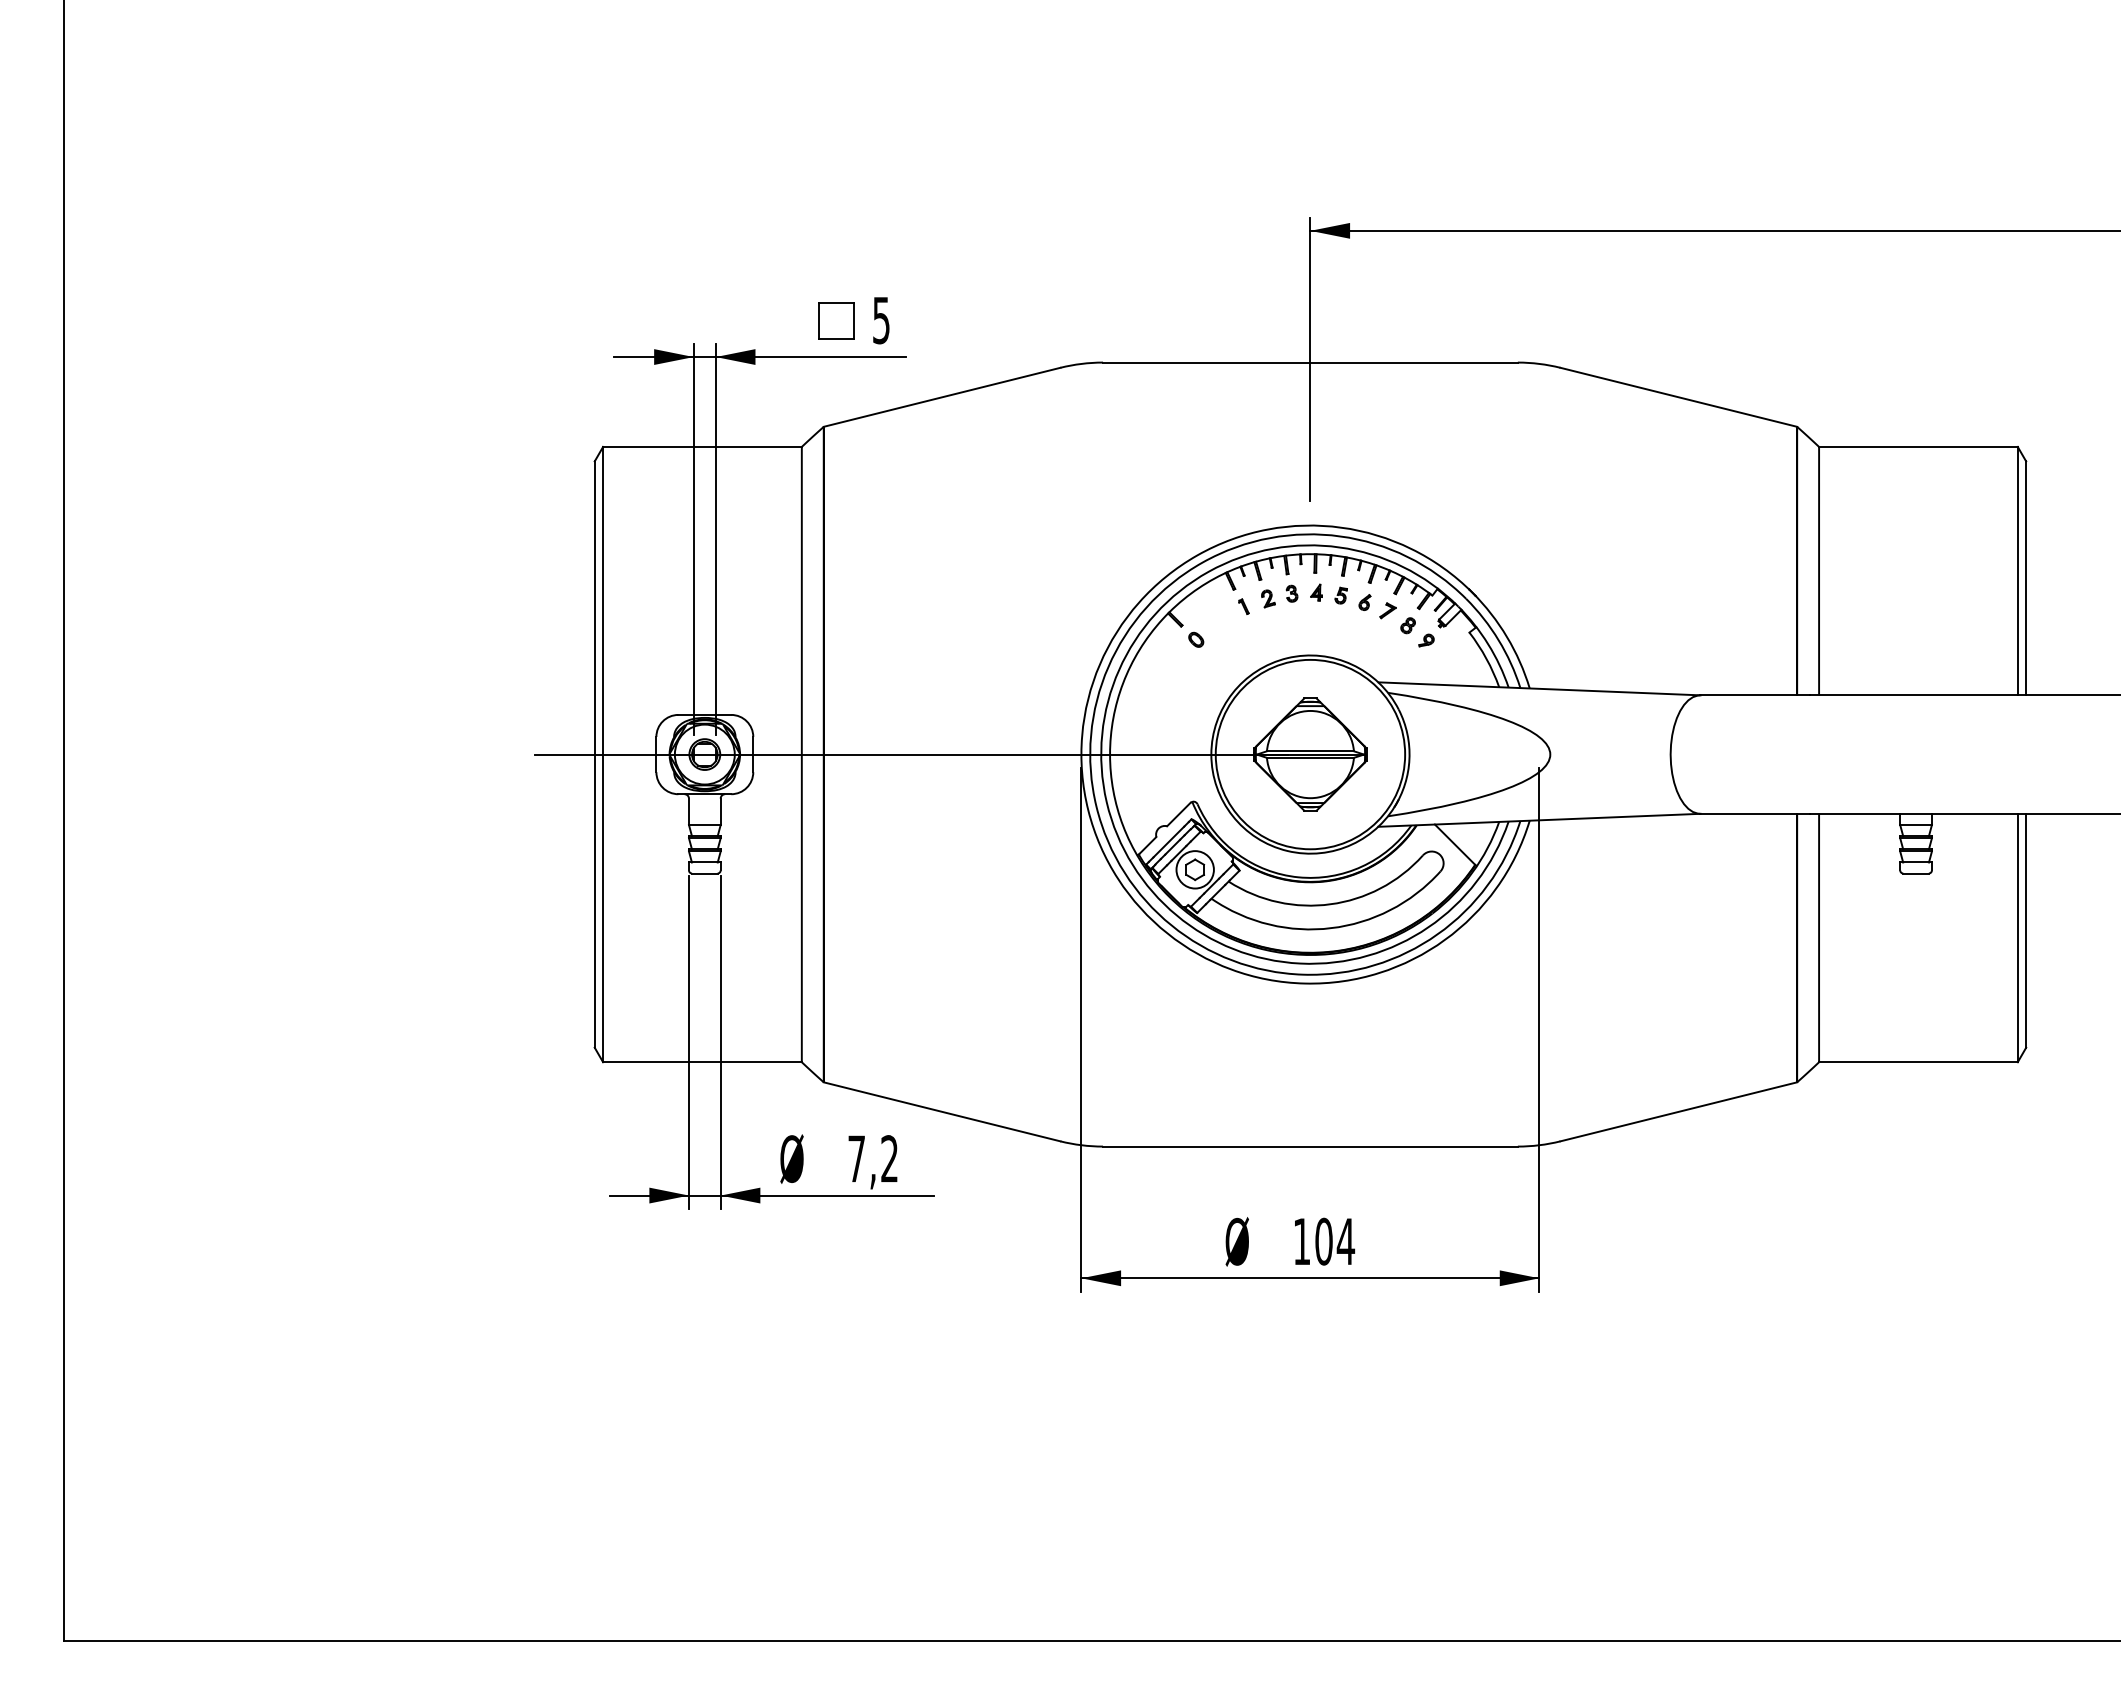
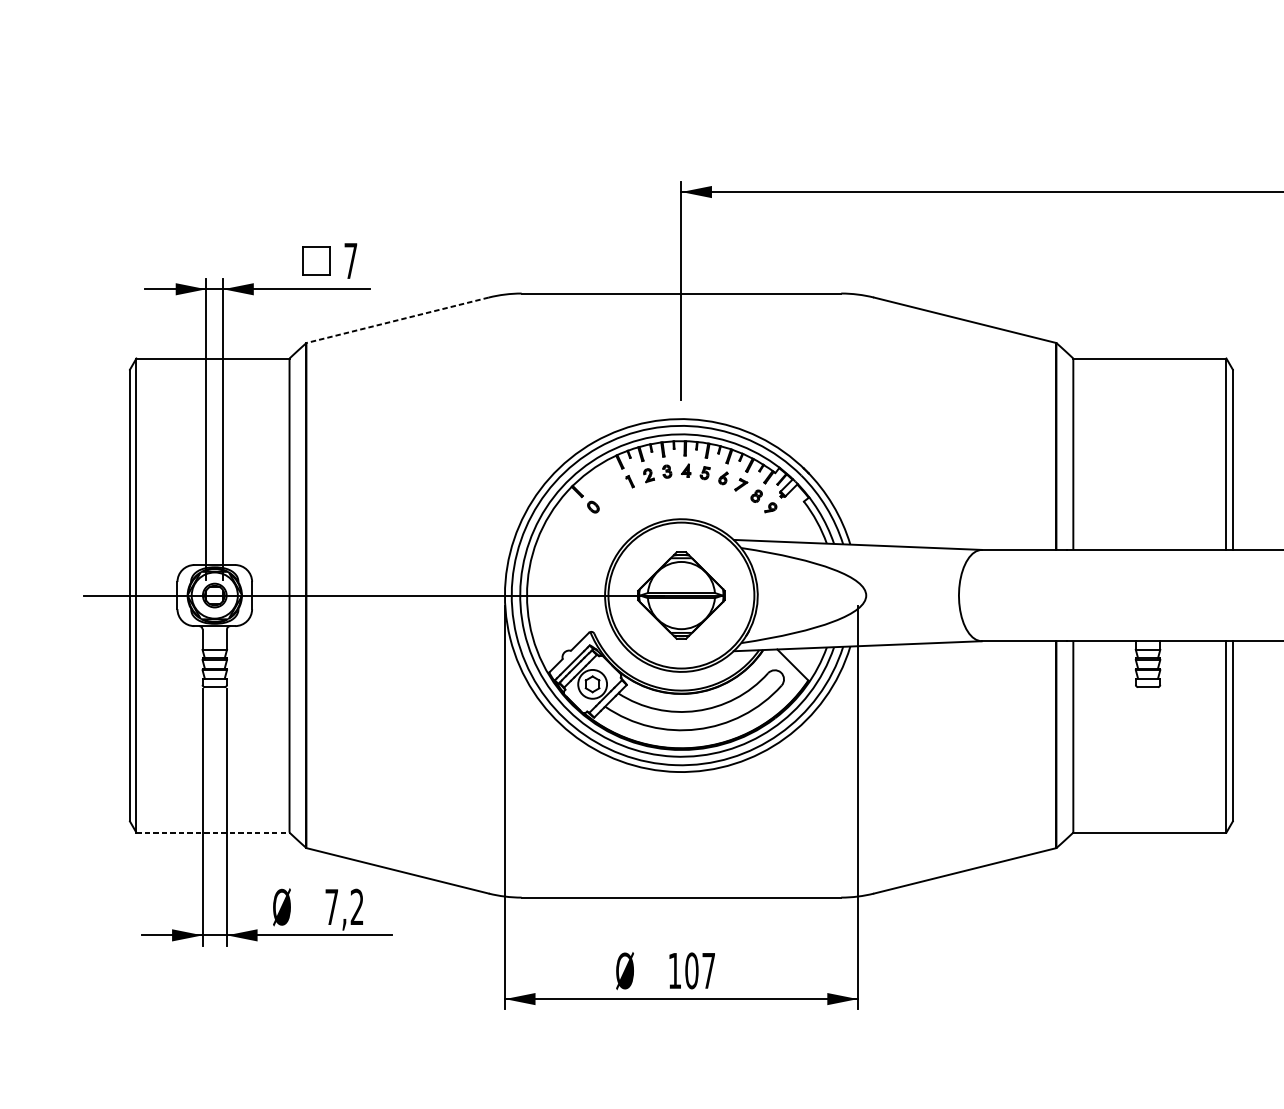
text: (881, 320) -> (350, 261), 5 -> 7
line: (942, 397) -> (397, 320), solid -> dashed
line: (702, 1062) -> (213, 832), solid -> dashed
text: (1345, 1241) -> (708, 970), 104 -> 107

